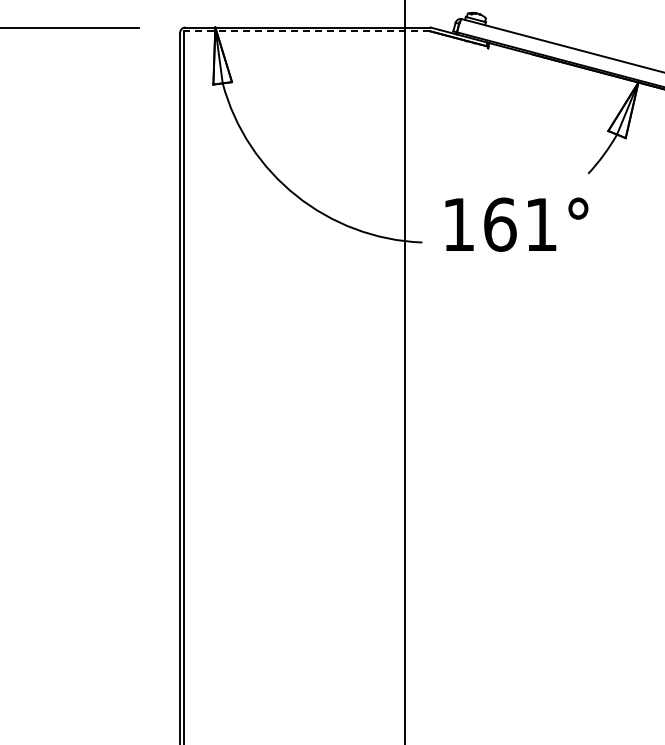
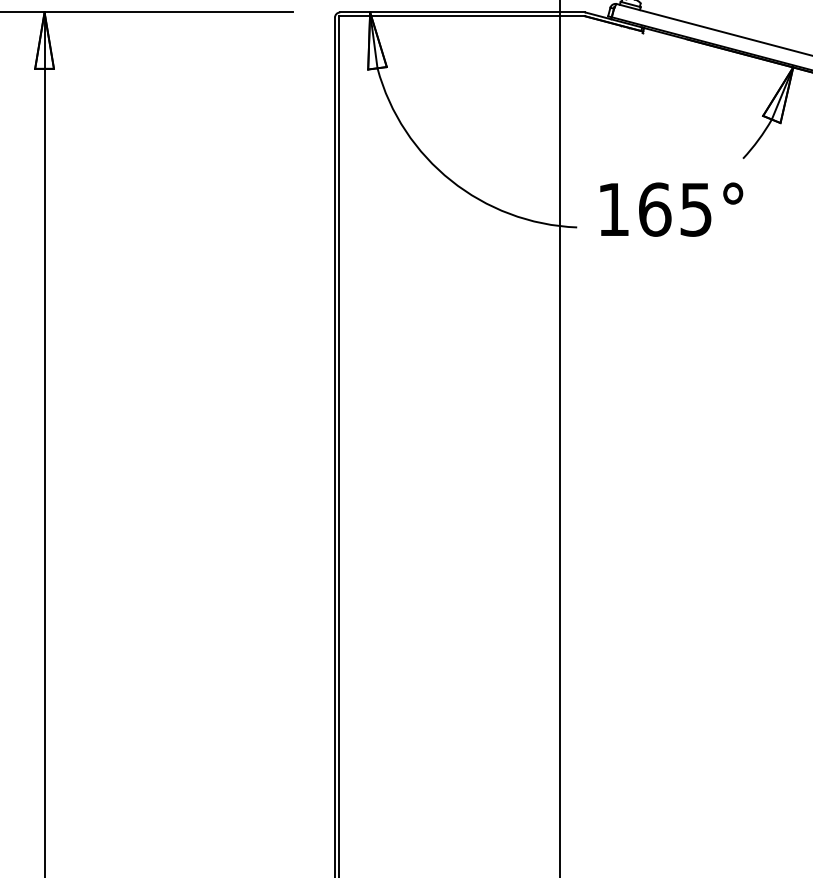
line: (306, 31) -> (461, 16), dashed -> solid
text: (540, 224) -> (695, 209), 161° -> 165°

